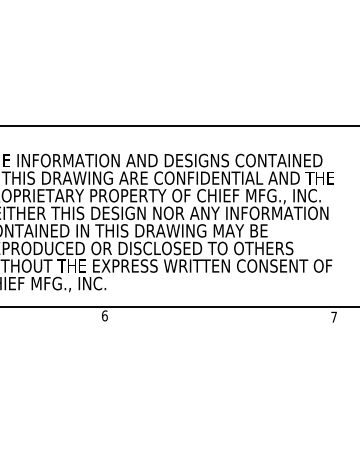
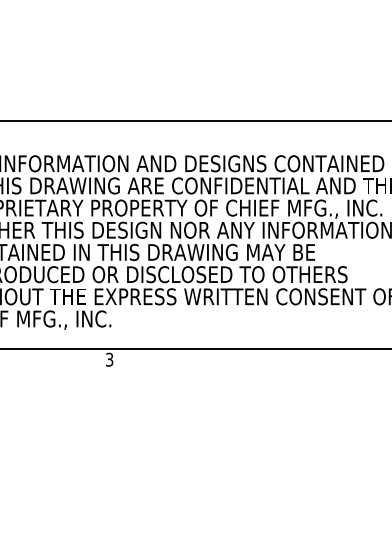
text: (104, 315) -> (109, 359), 6 -> 3

